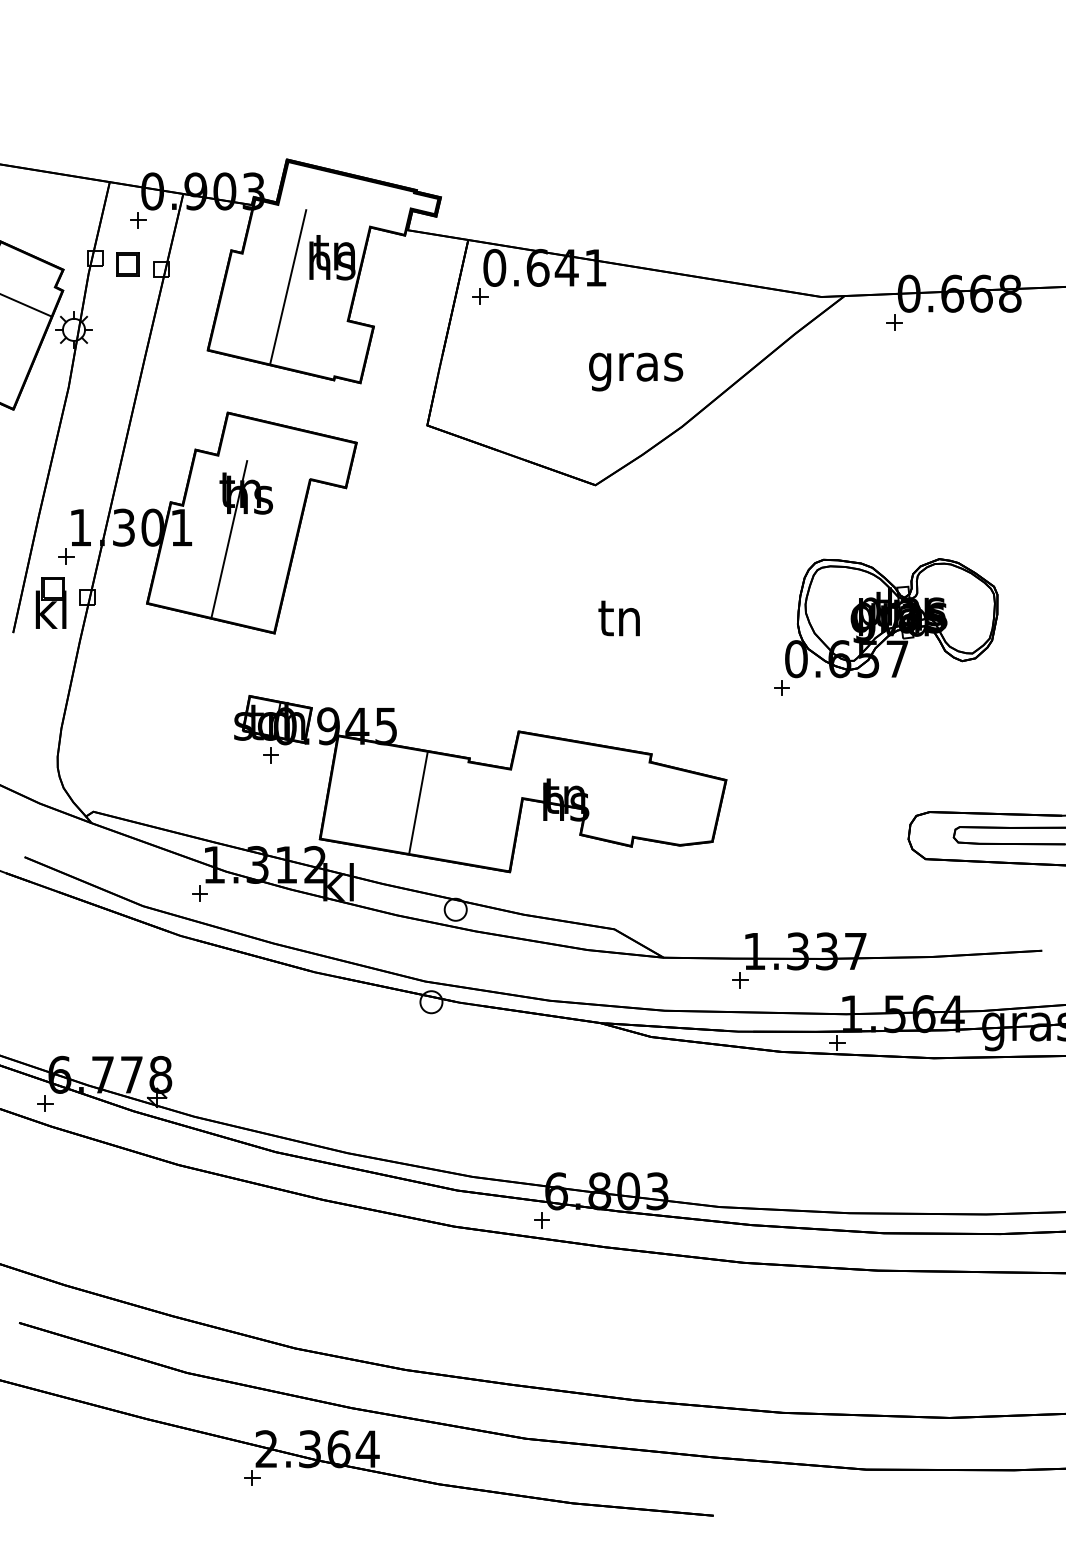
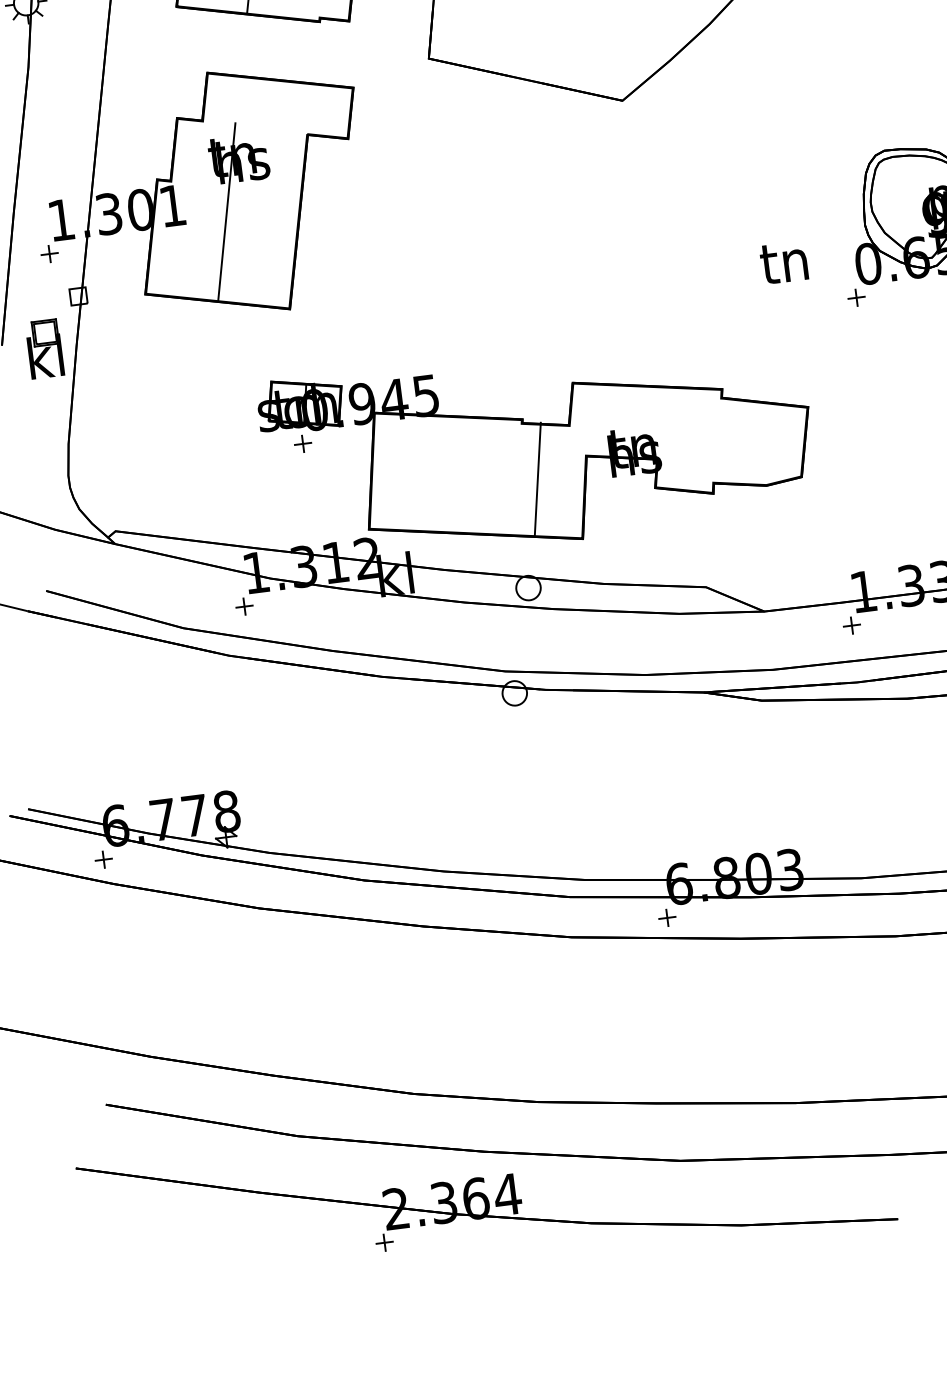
part: (50, 602) -> (44, 348), moved
text: (618, 618) -> (783, 262), moved
line: (418, 802) -> (537, 479), moved

